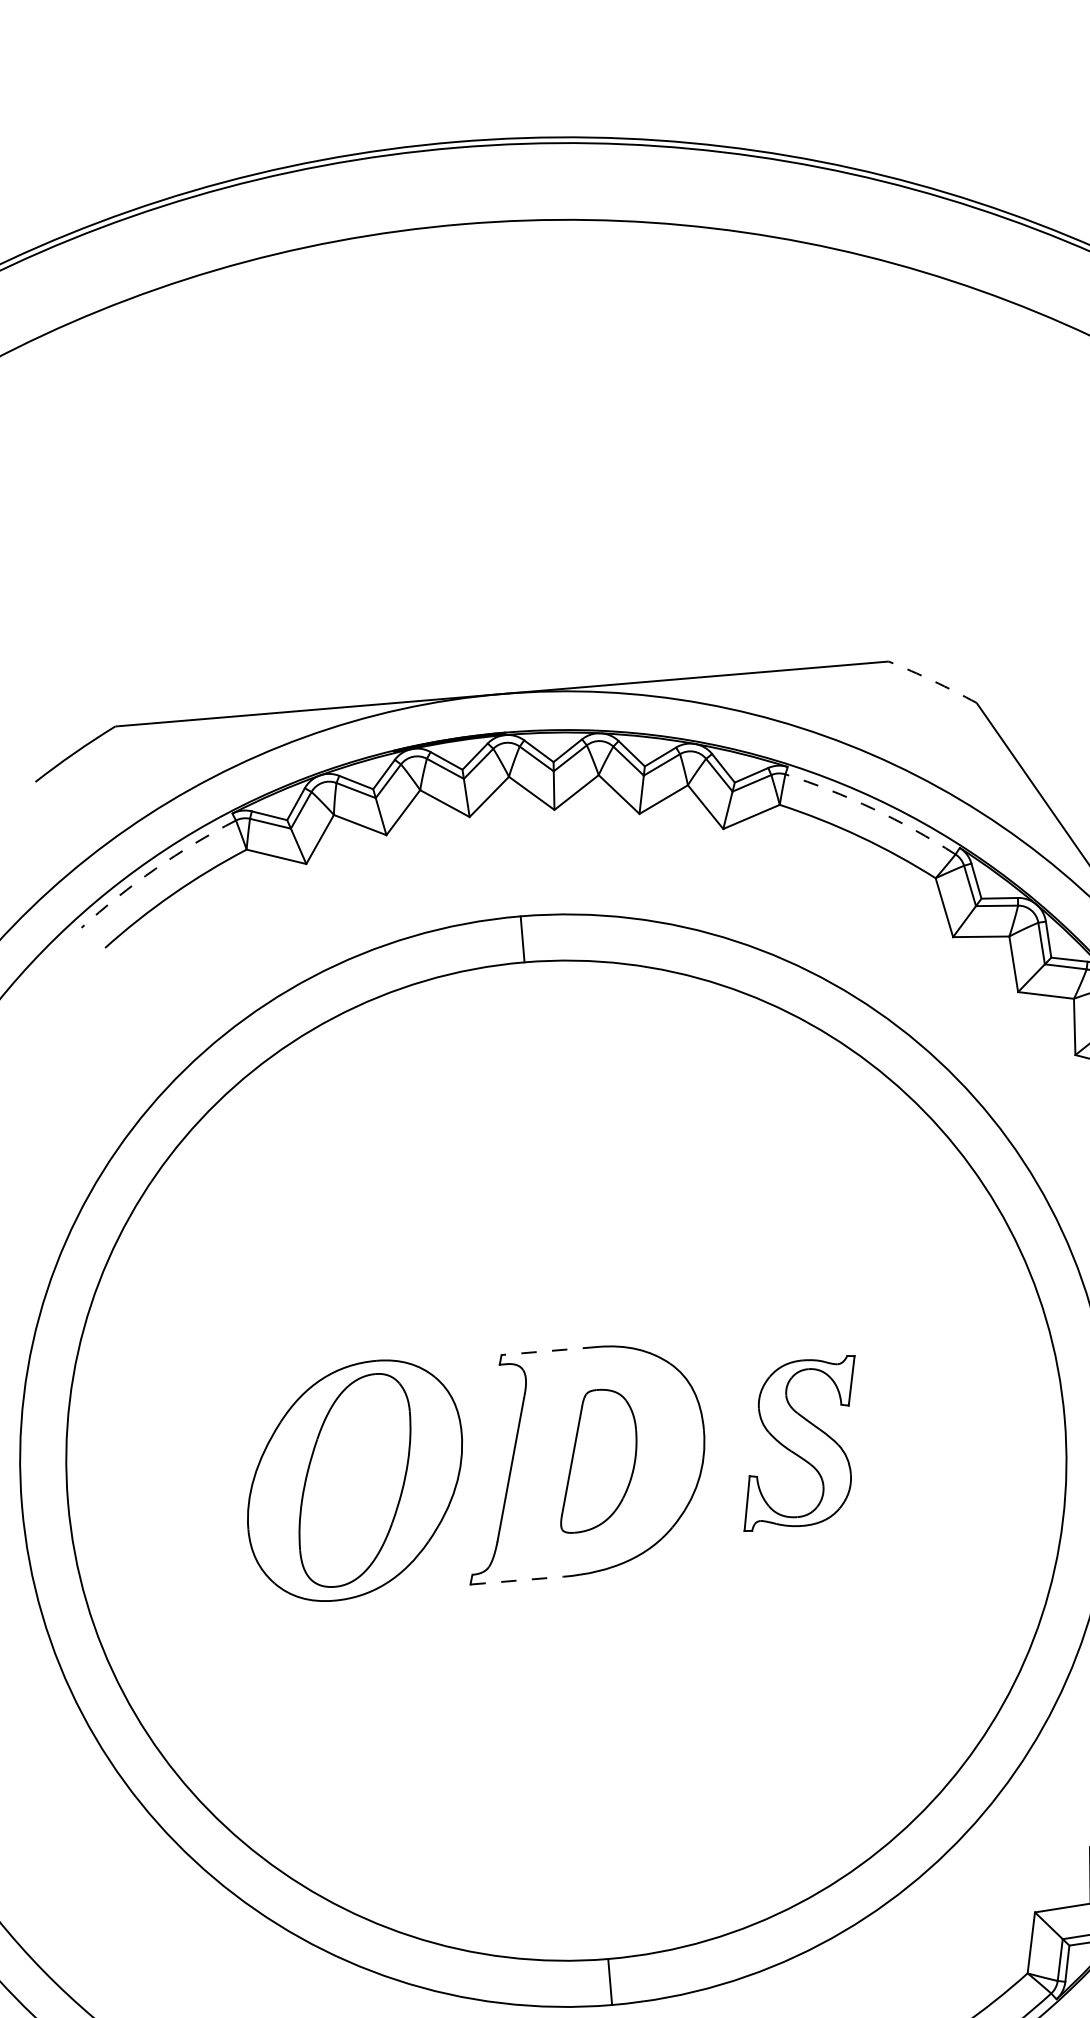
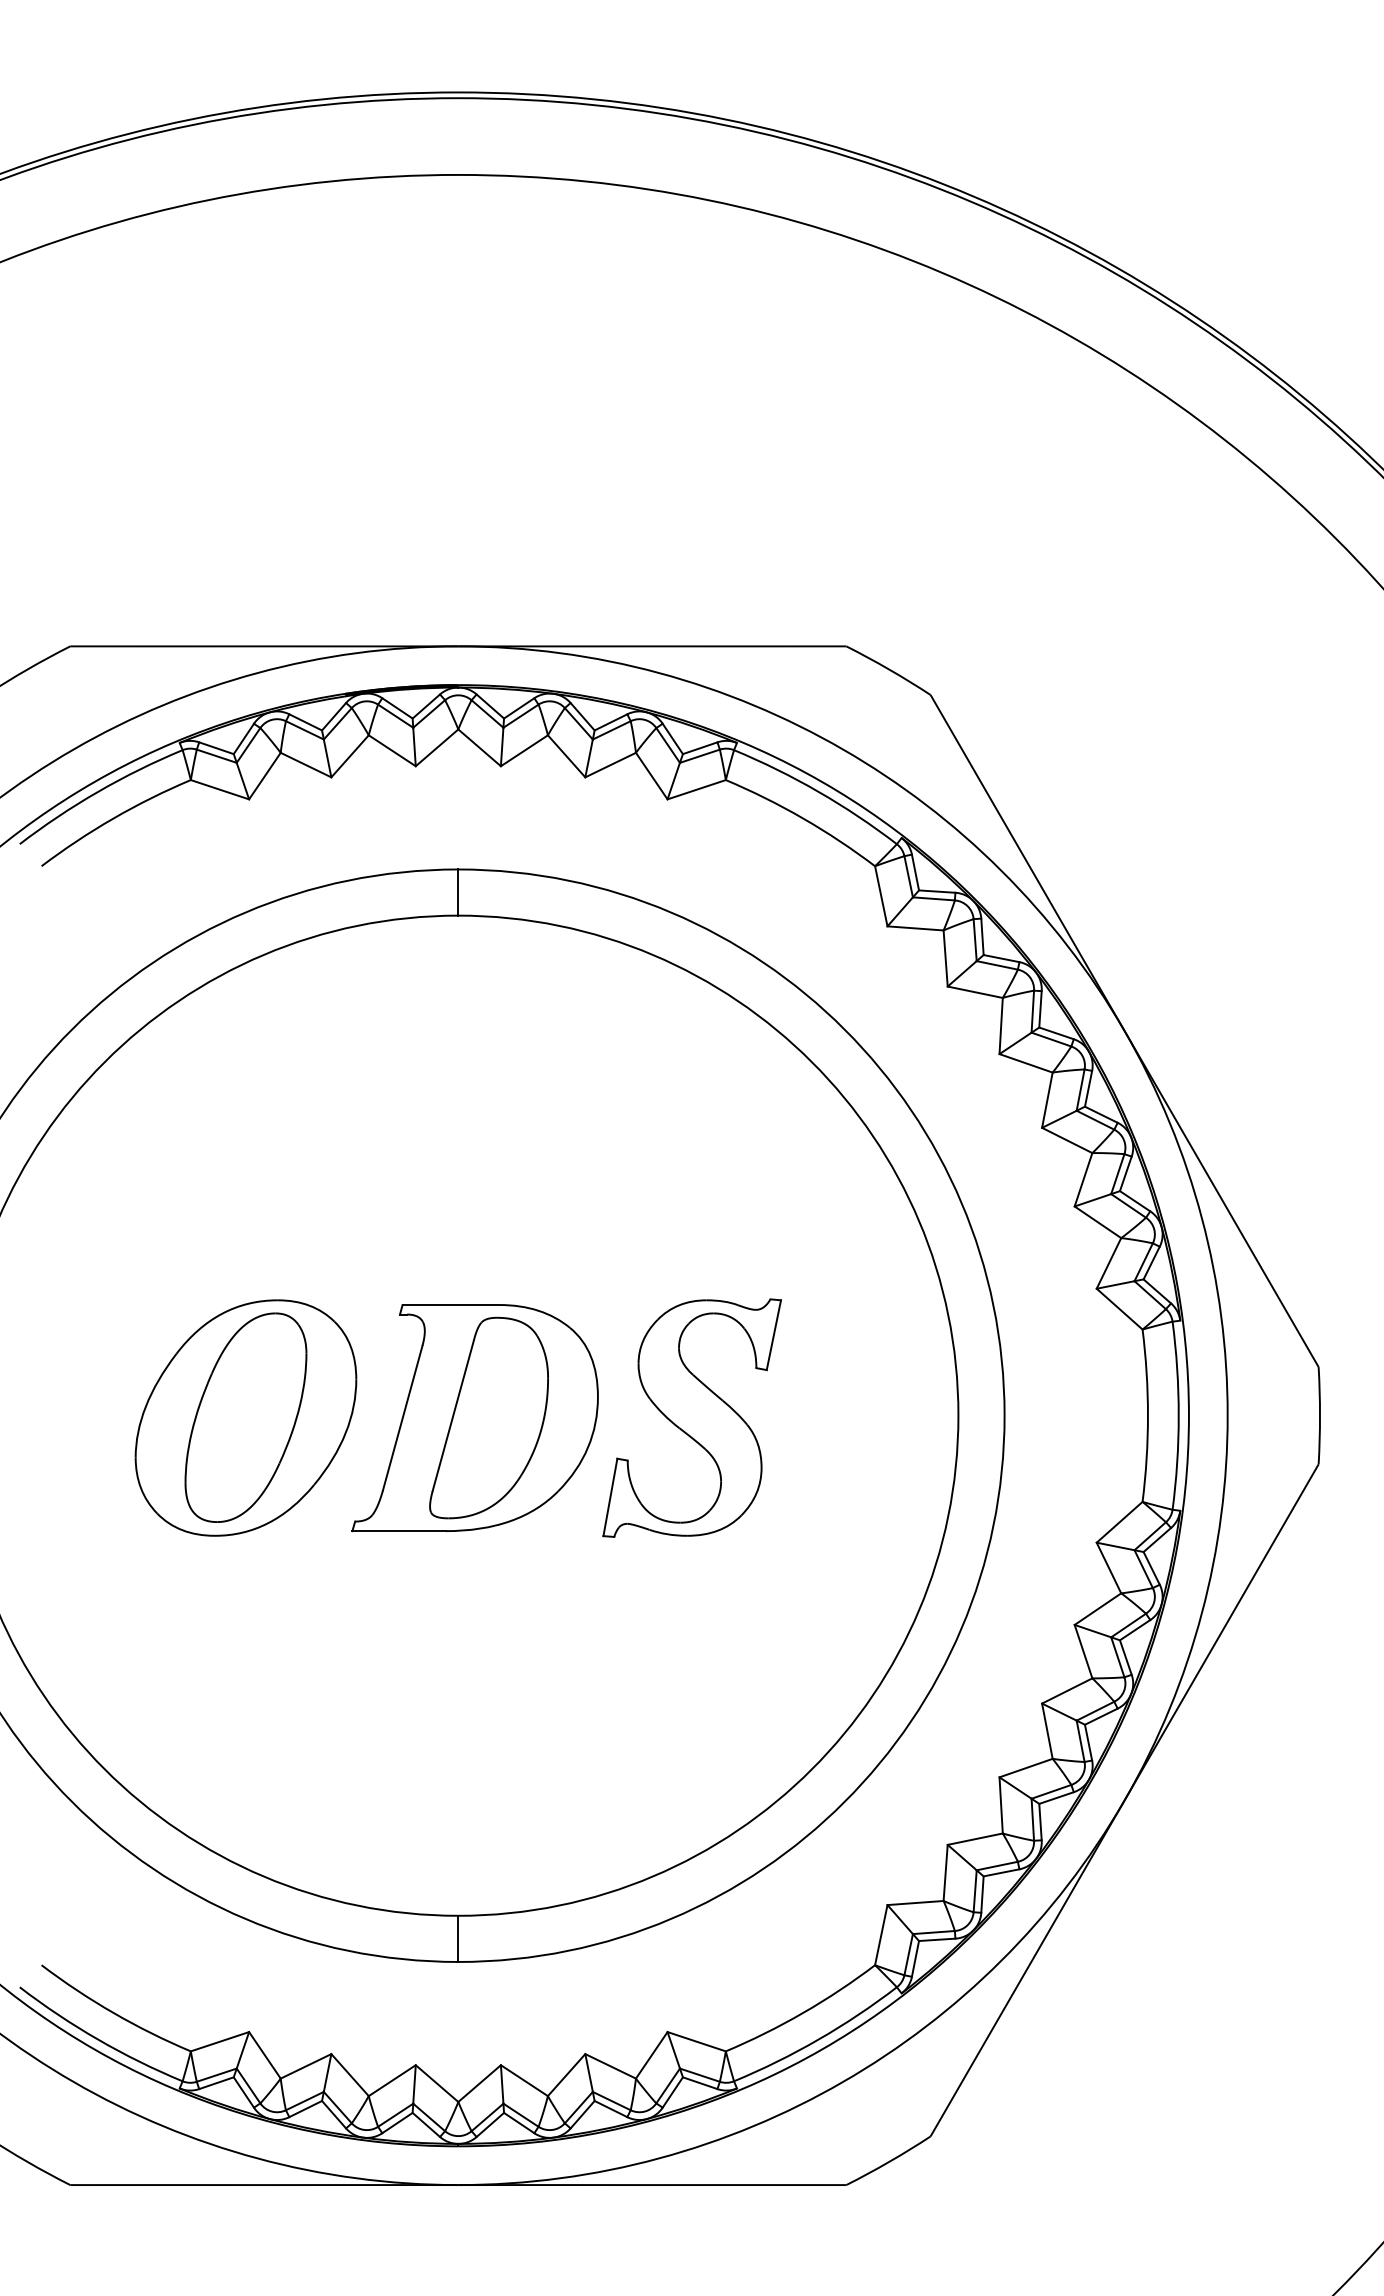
arc: (933, 681) -> (889, 669), dashed -> solid
arc: (873, 808) -> (818, 791), dashed -> solid
arc: (155, 868) -> (98, 791), dashed -> solid
line: (549, 1351) -> (450, 1305), dashed -> solid
part: (798, 1442) -> (691, 1417), size x1.43
part: (596, 1459) -> (488, 1417), size x1.43
line: (517, 1580) -> (399, 1531), dashed -> solid

